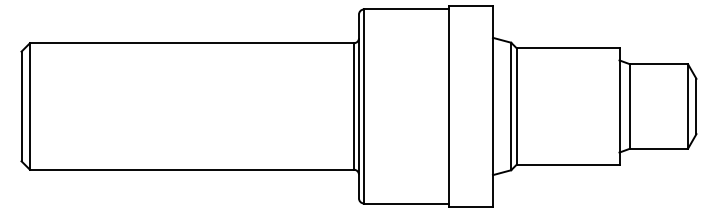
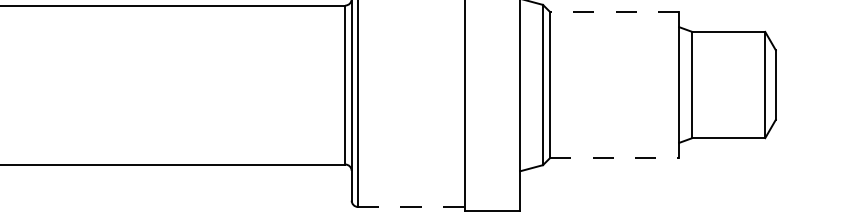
line: (567, 48) -> (613, 12), solid -> dashed
line: (568, 164) -> (615, 157), solid -> dashed
line: (406, 203) -> (411, 206), solid -> dashed

